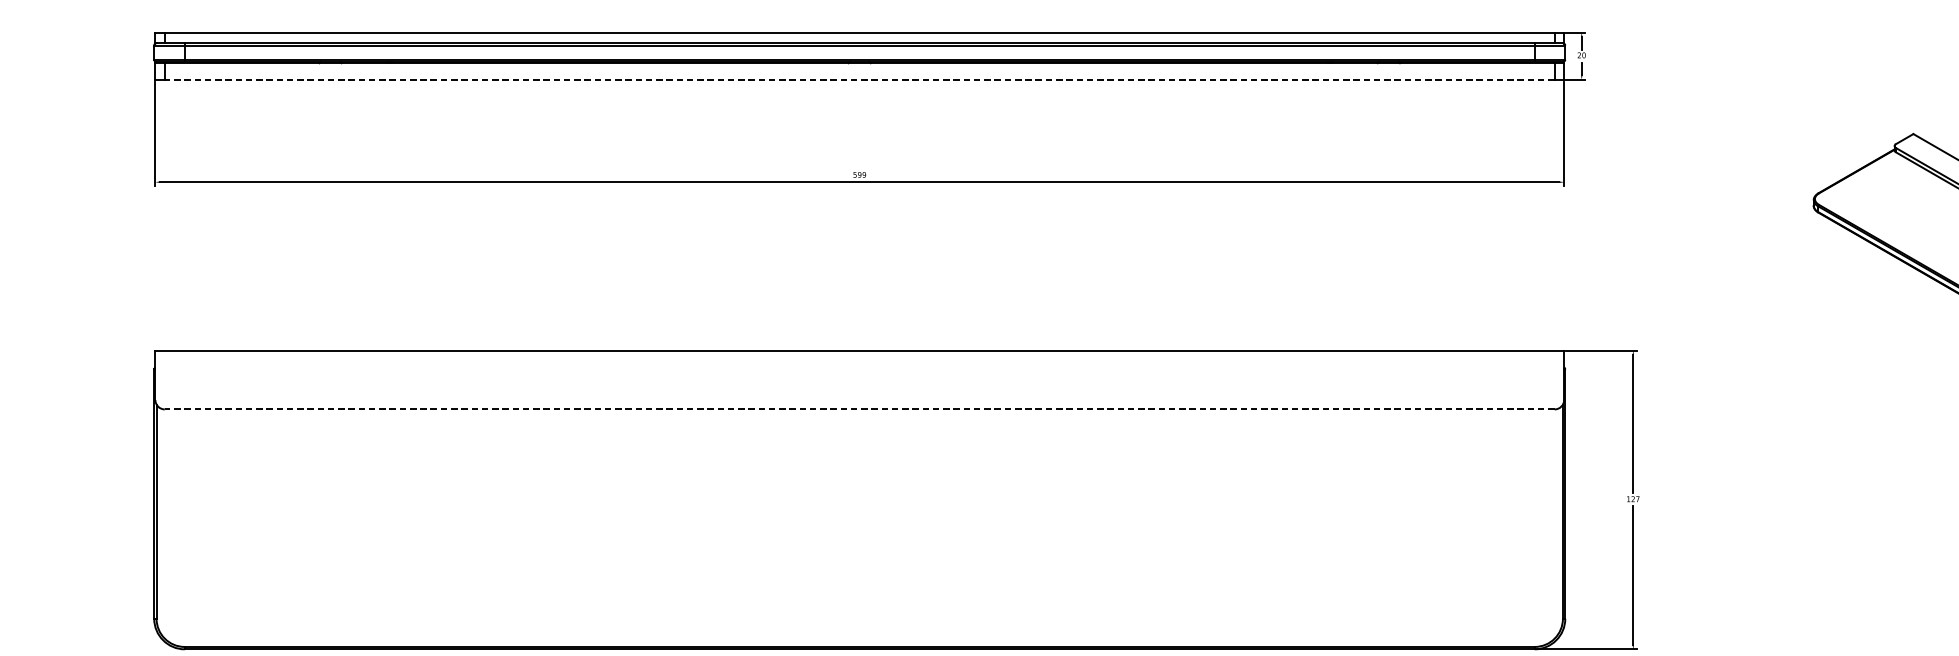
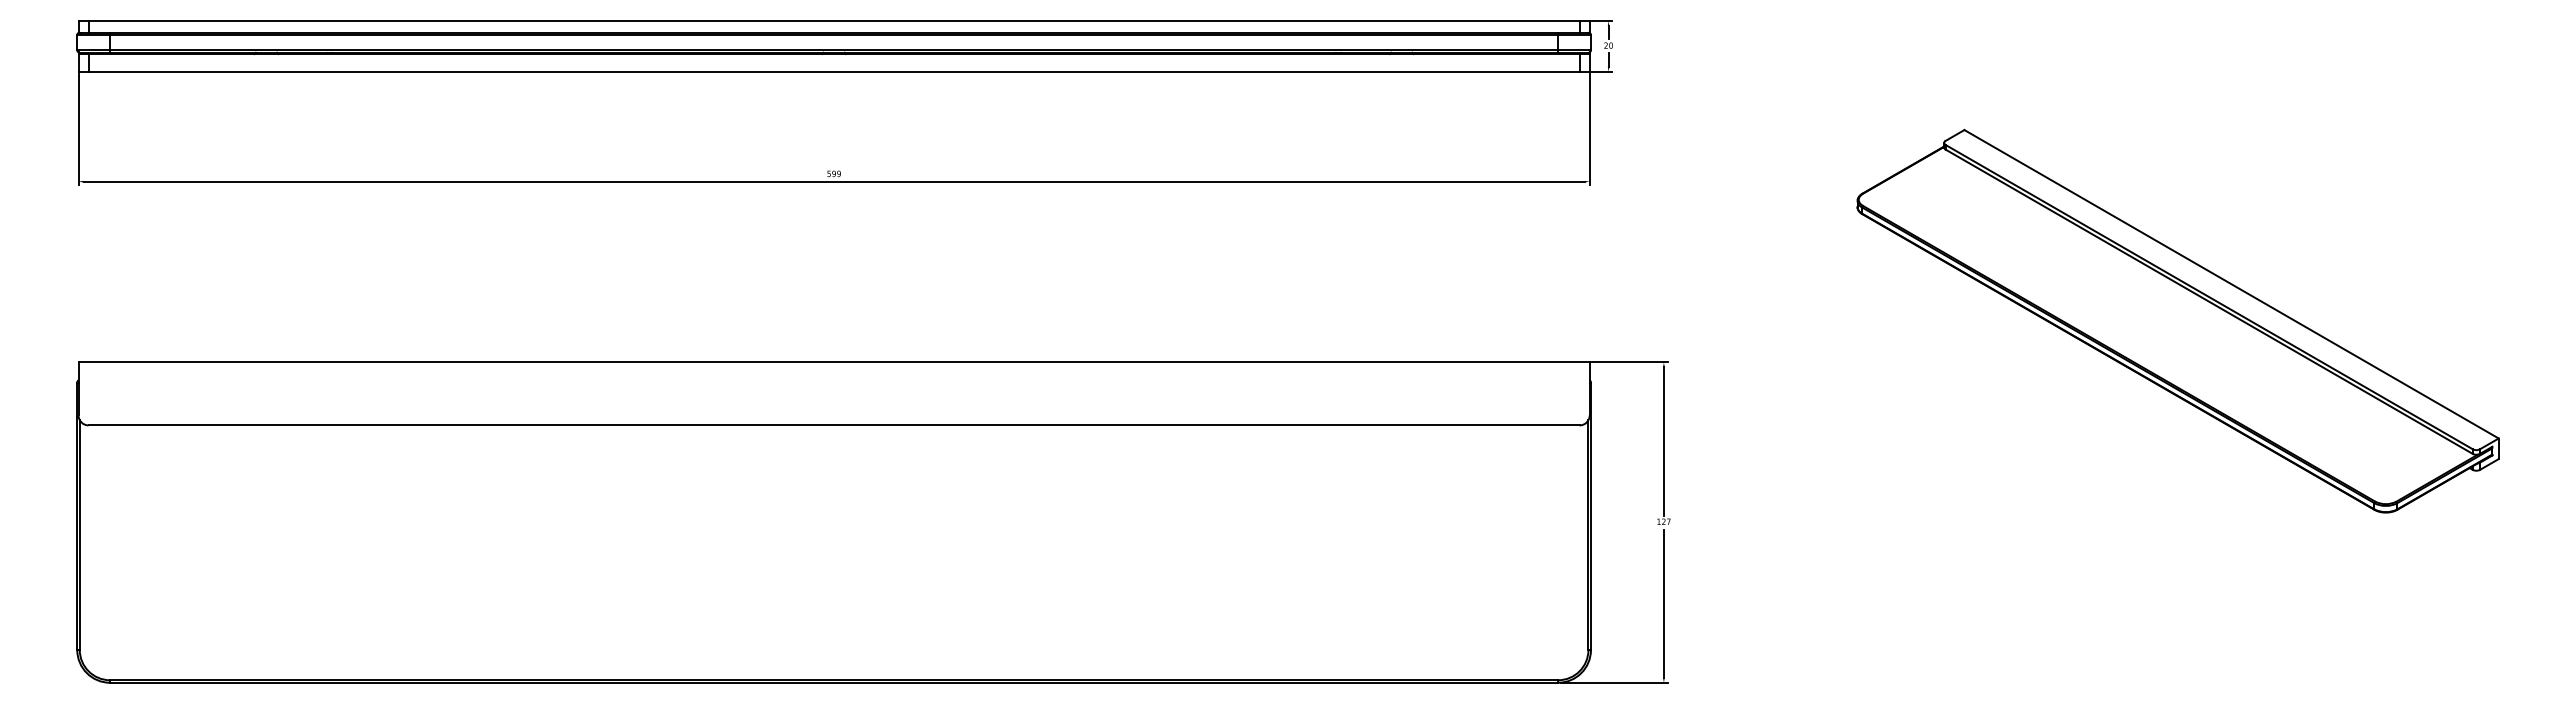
line: (859, 79) -> (833, 71), dashed -> solid
line: (859, 409) -> (833, 425), dashed -> solid

